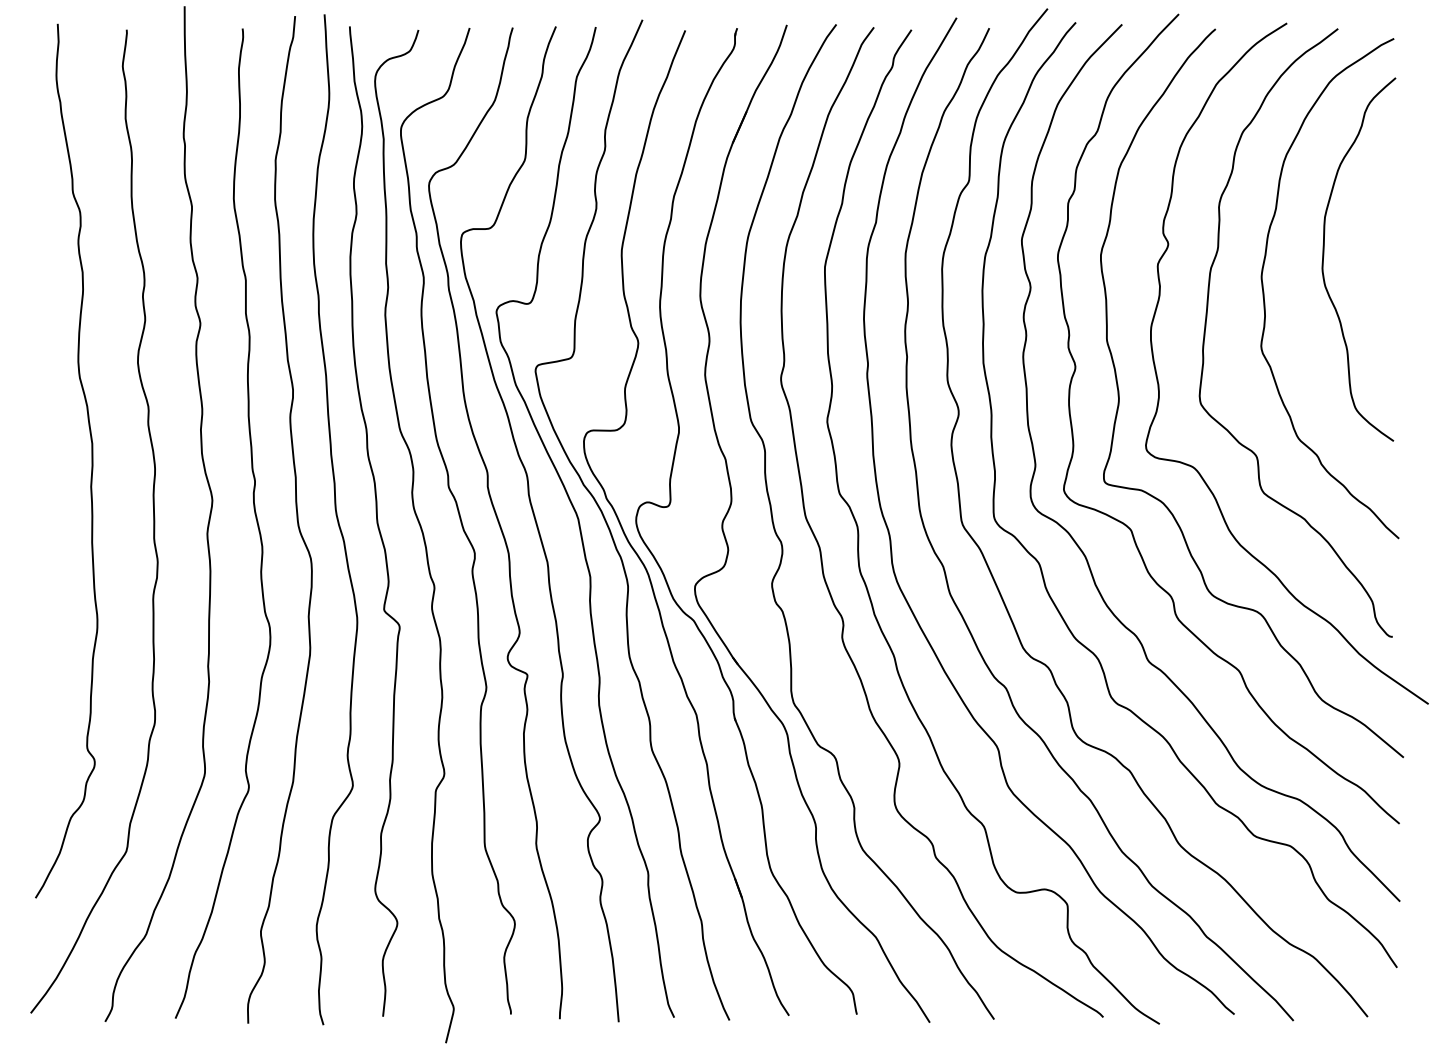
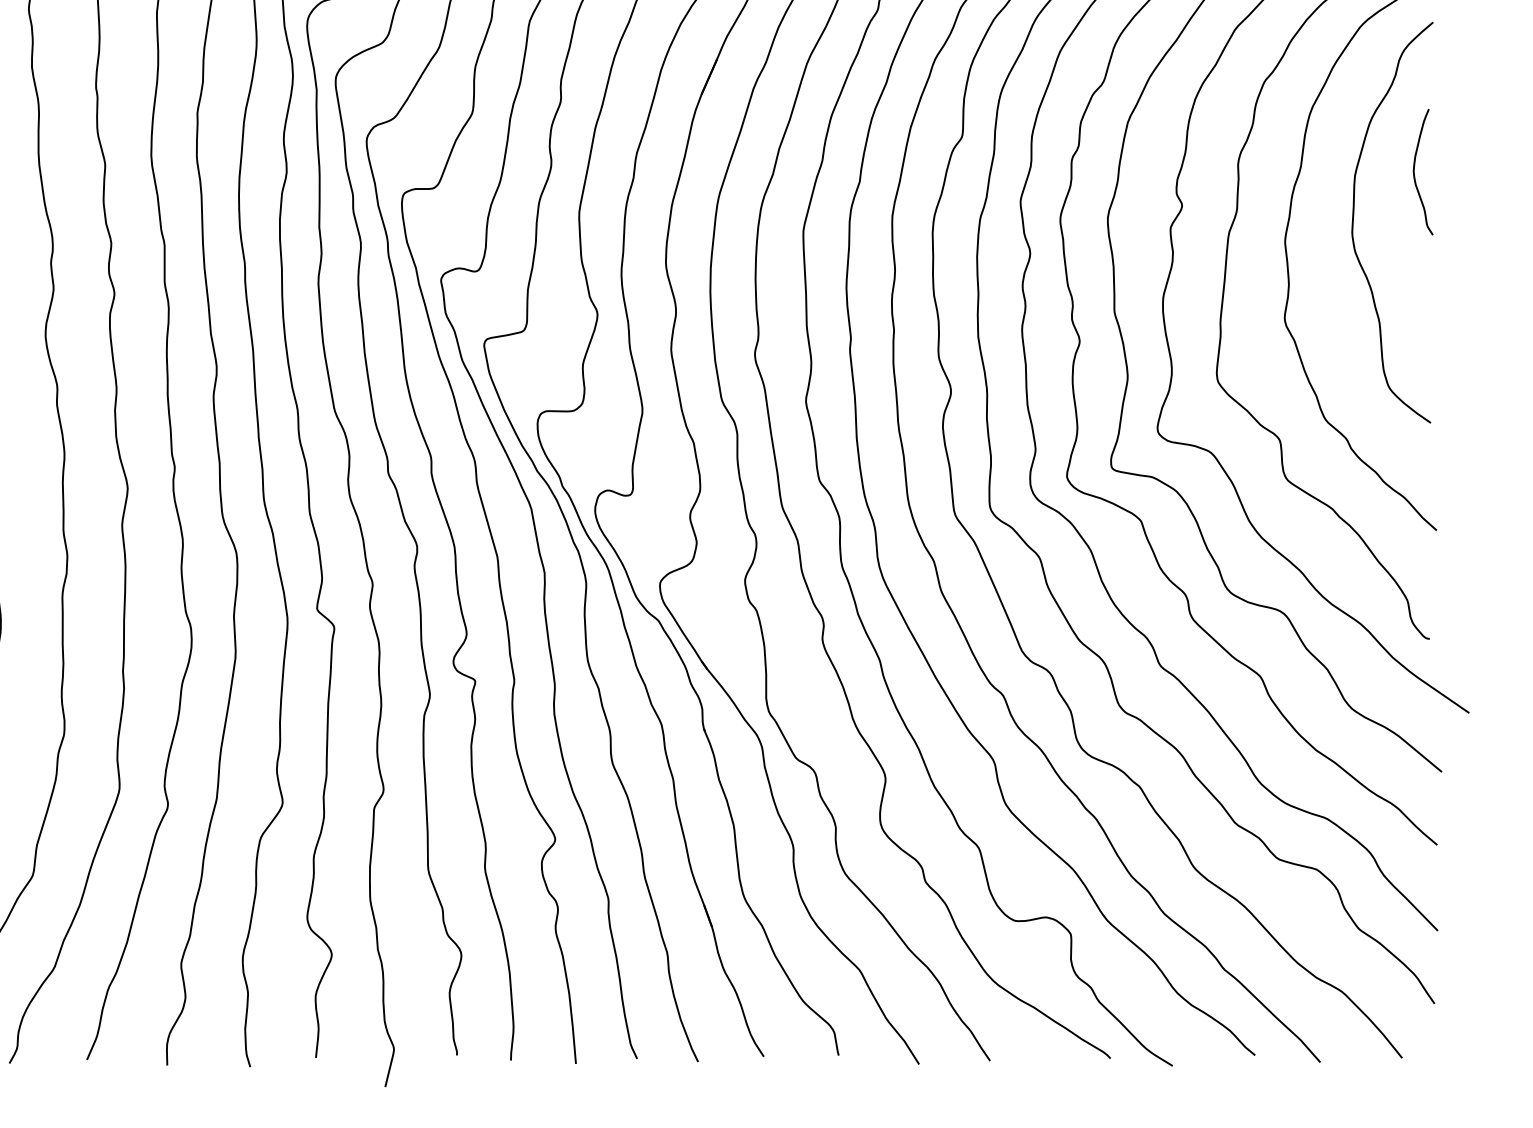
curve: (1379, 213) -> (1415, 171), added

